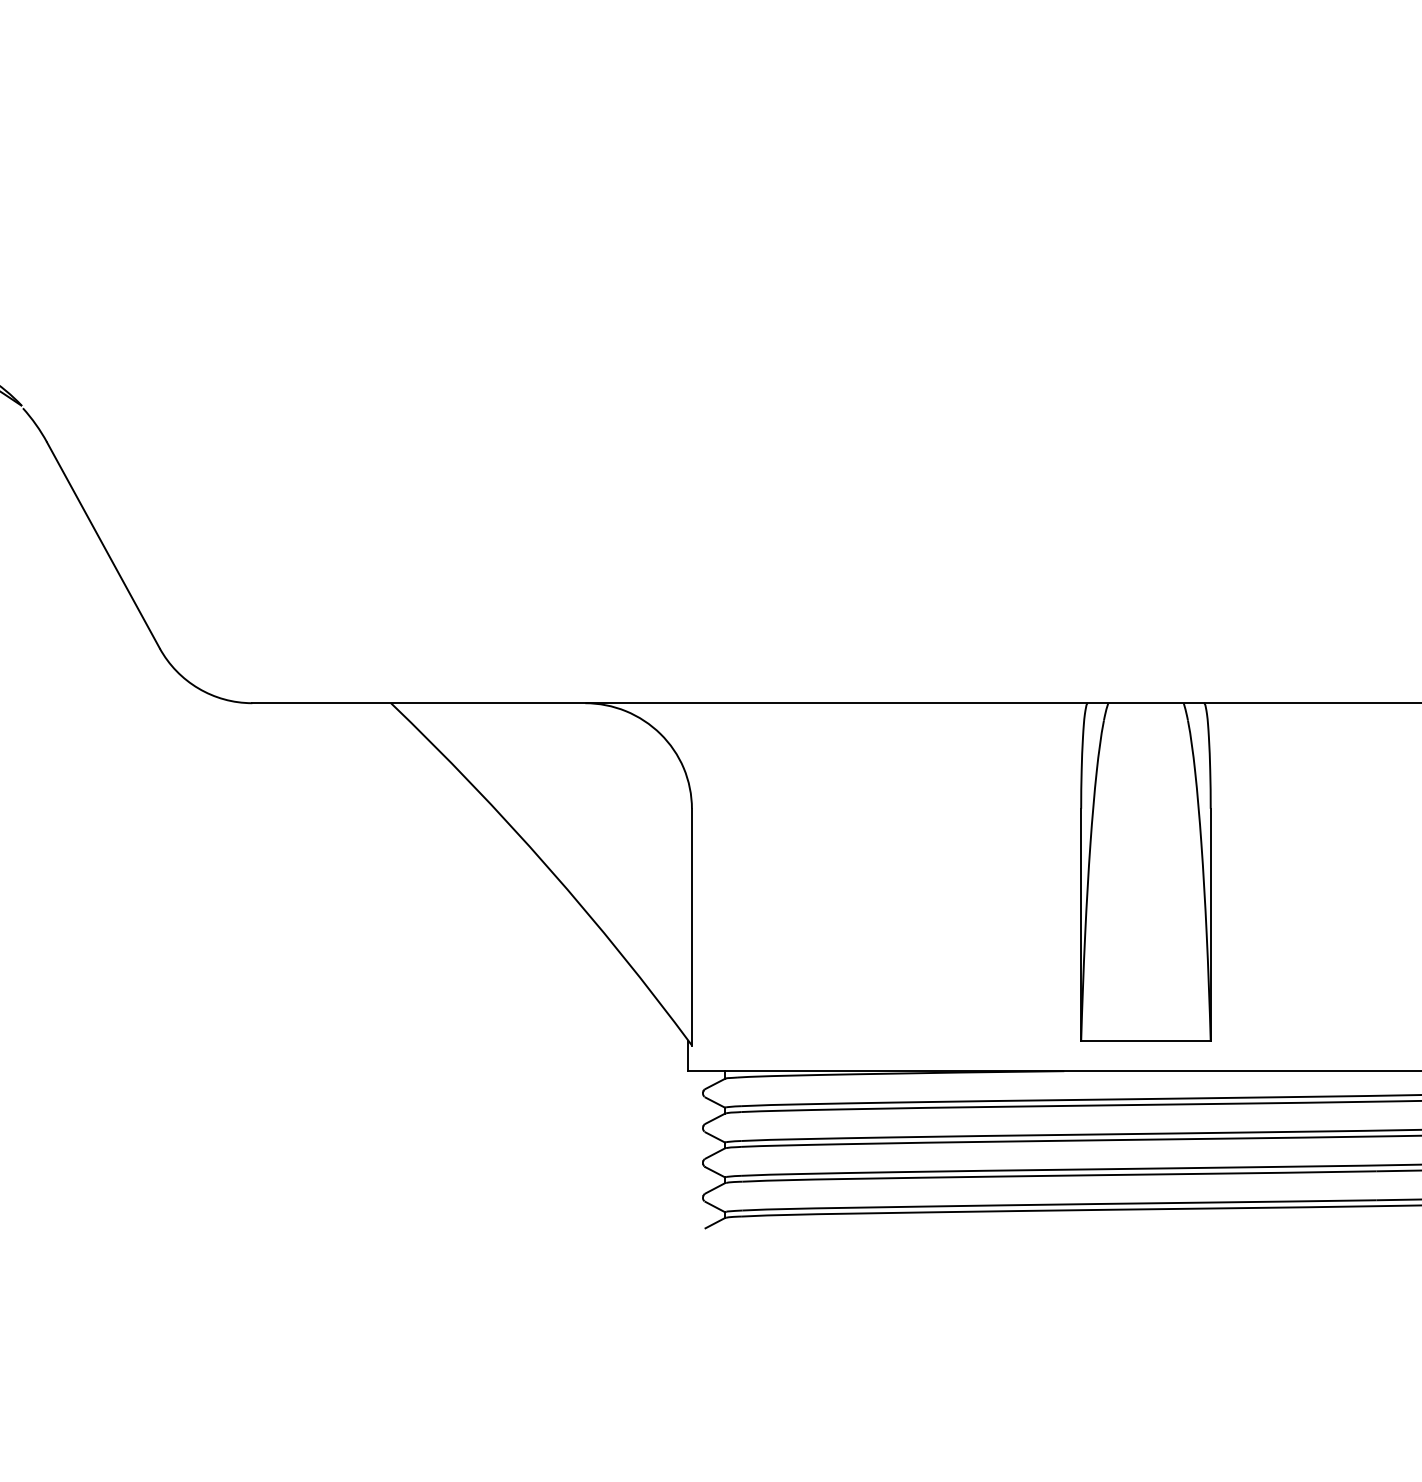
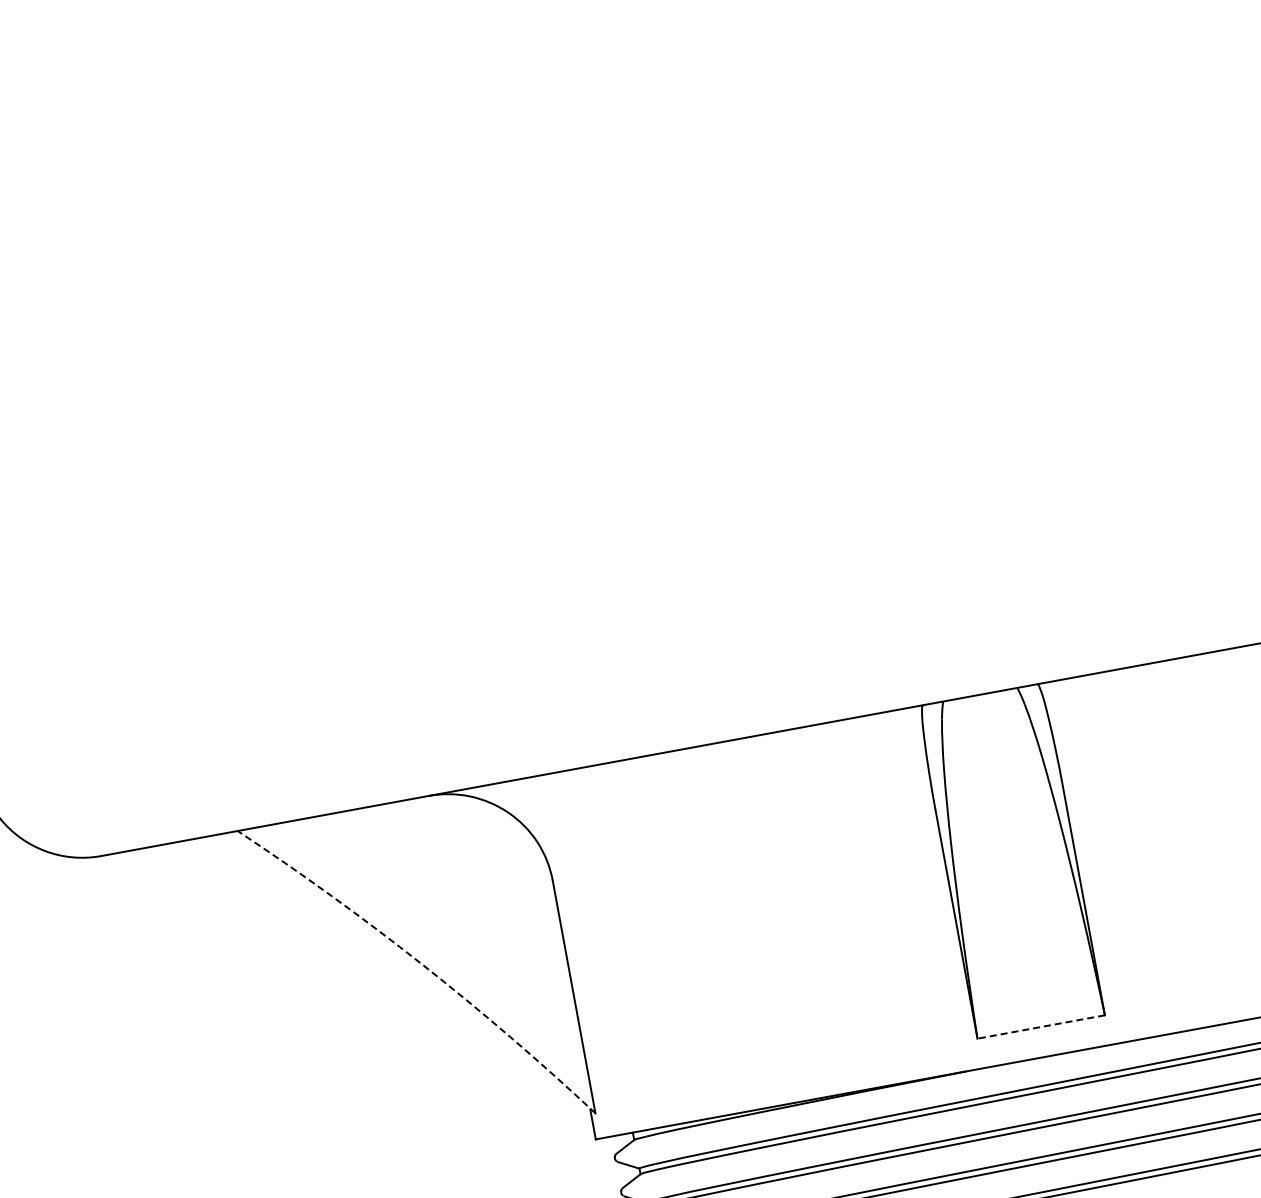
arc: (548, 868) -> (422, 965), solid -> dashed
line: (1145, 1041) -> (1040, 1027), solid -> dashed

